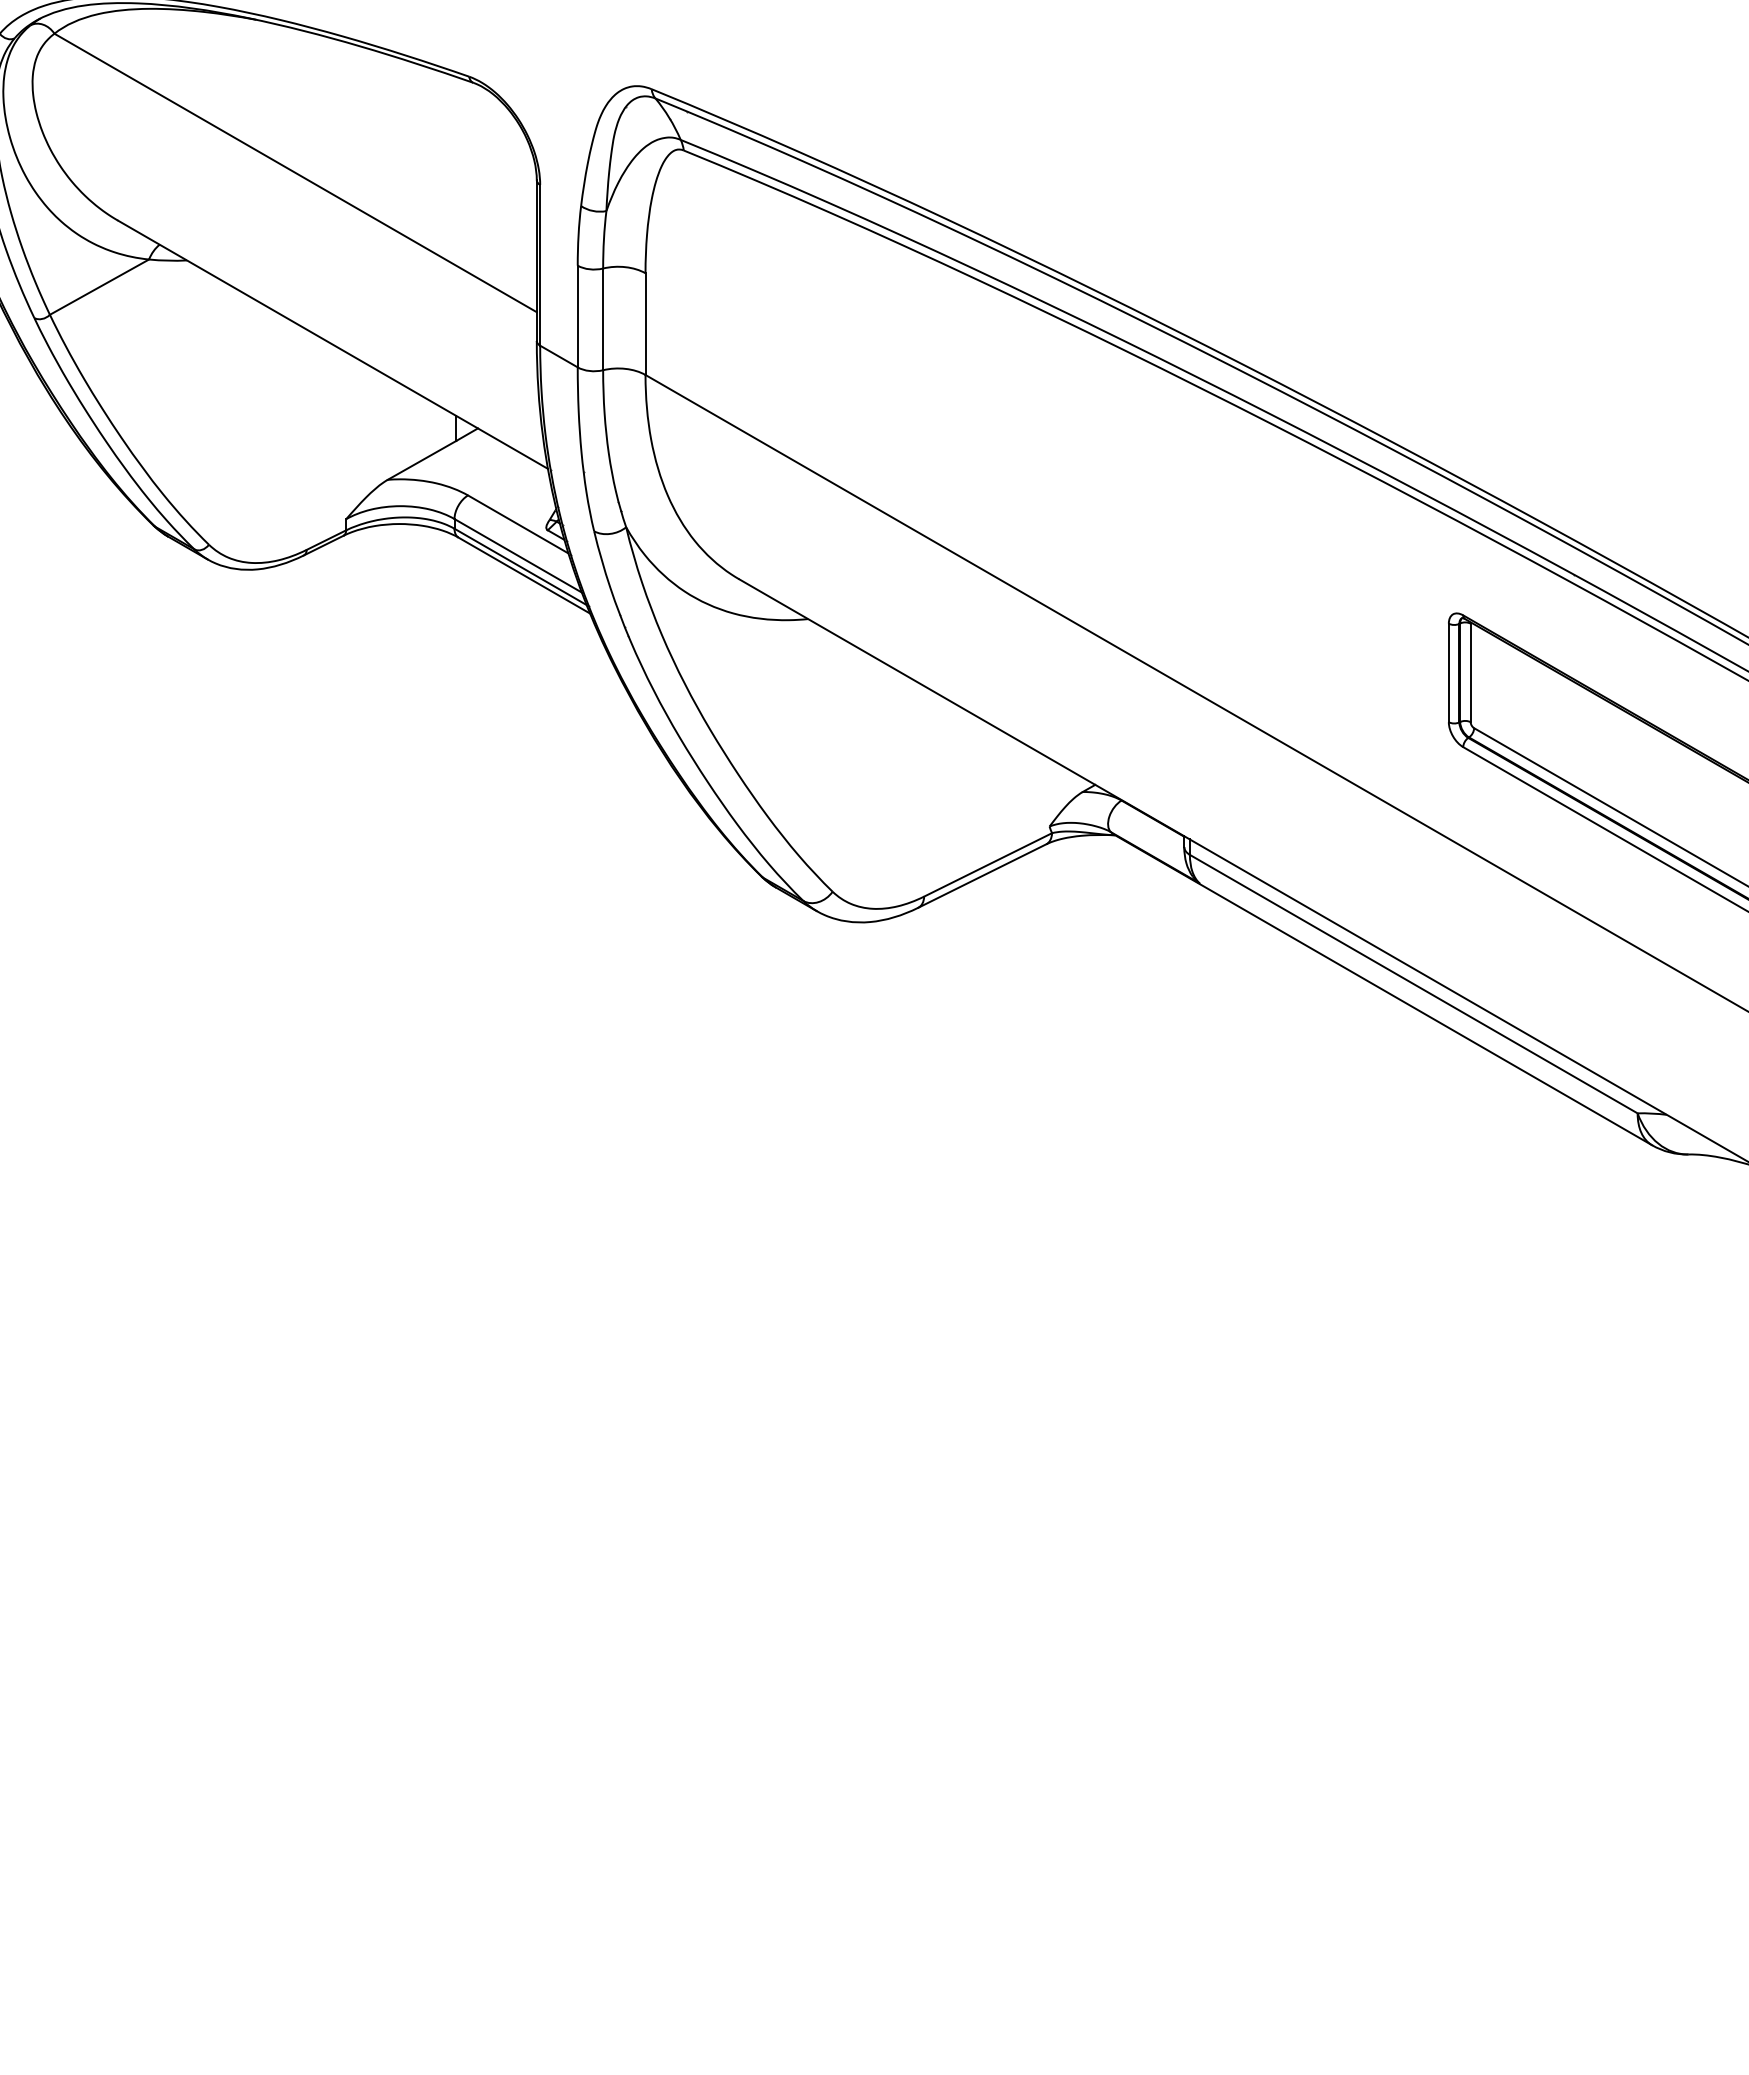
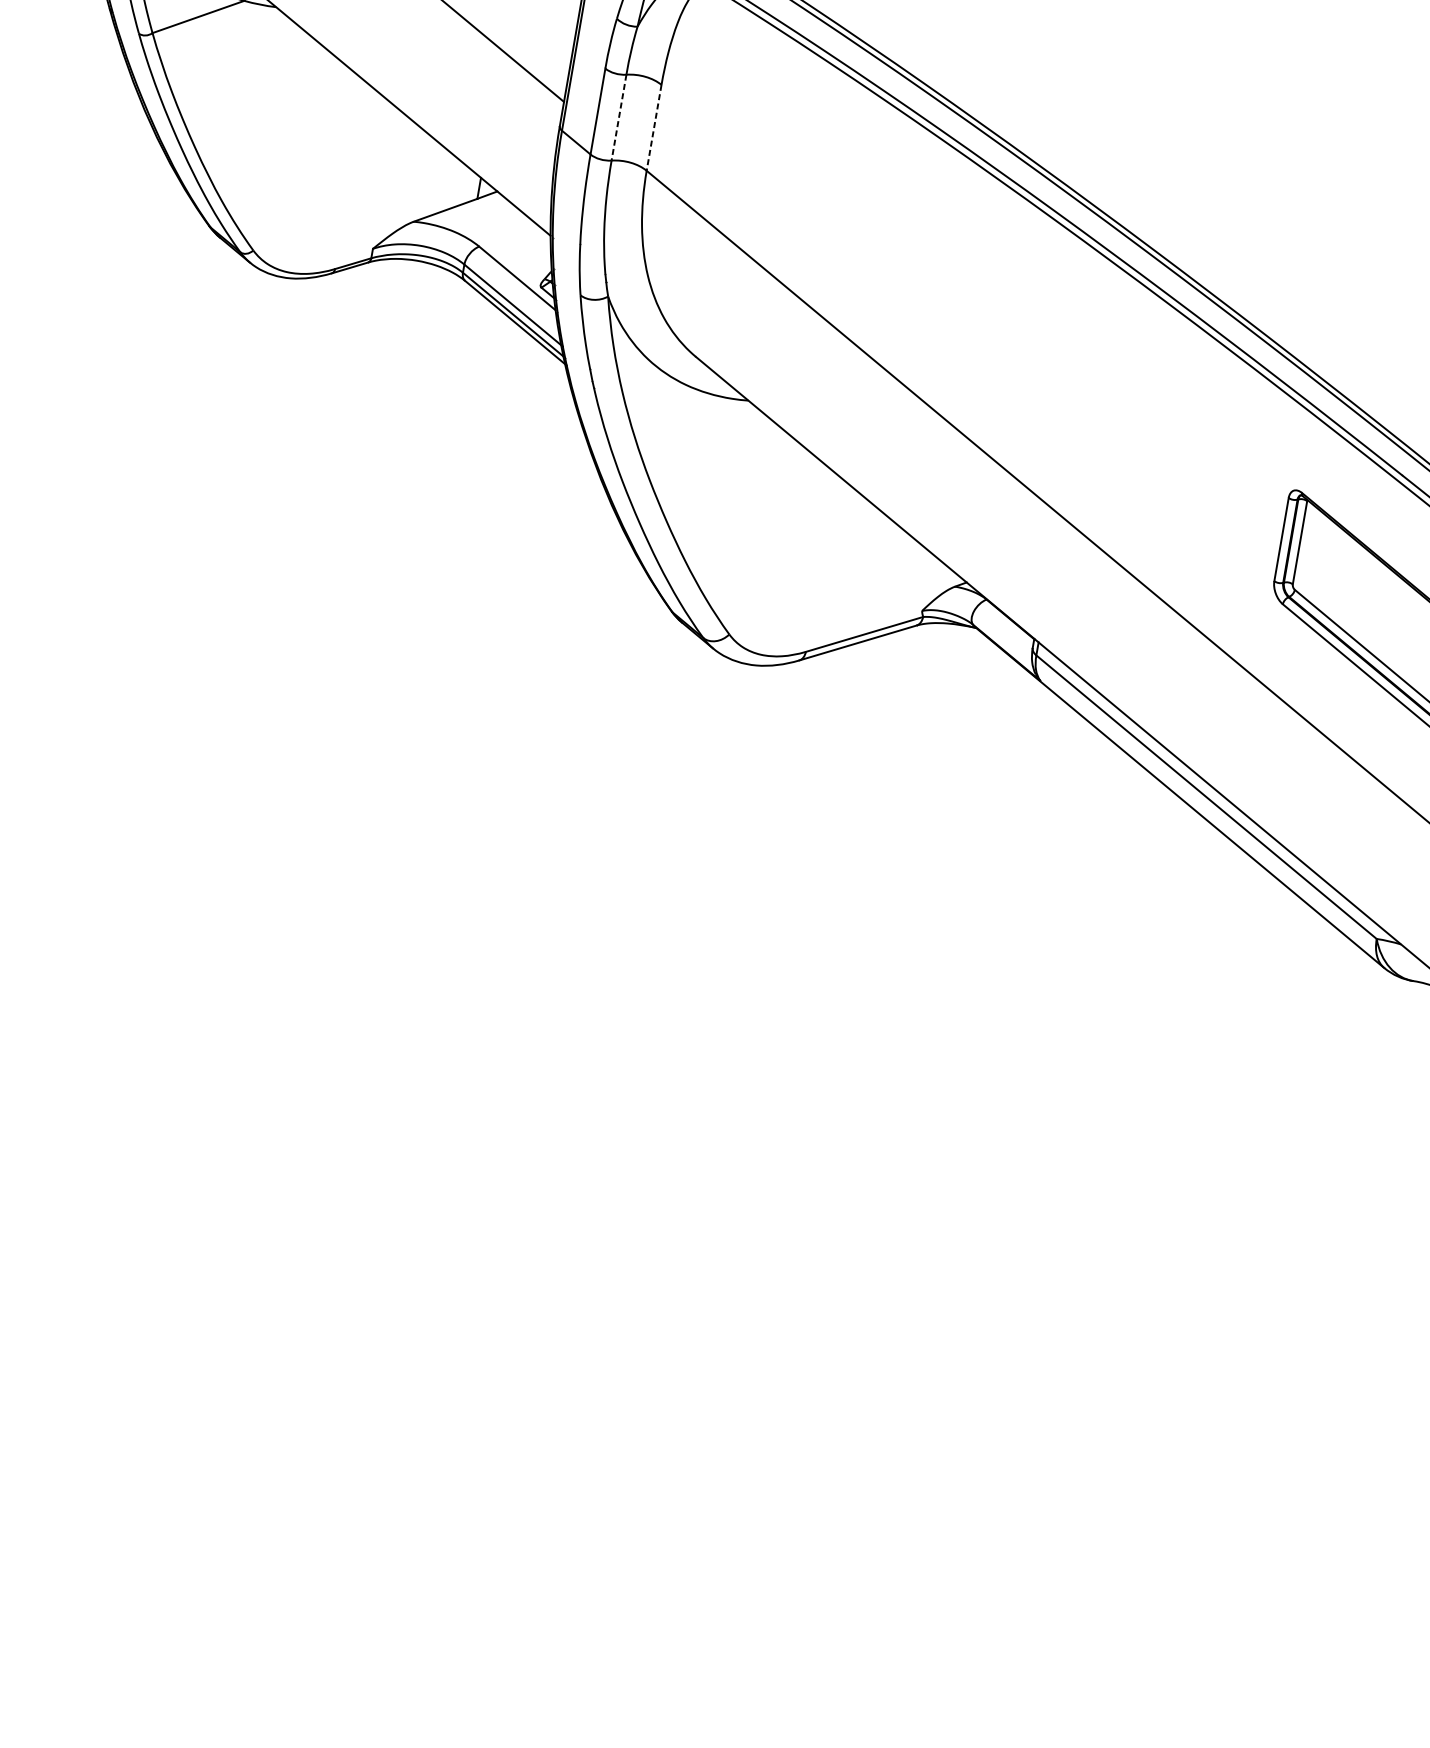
line: (603, 319) -> (619, 117), solid -> dashed
line: (645, 324) -> (654, 128), solid -> dashed

